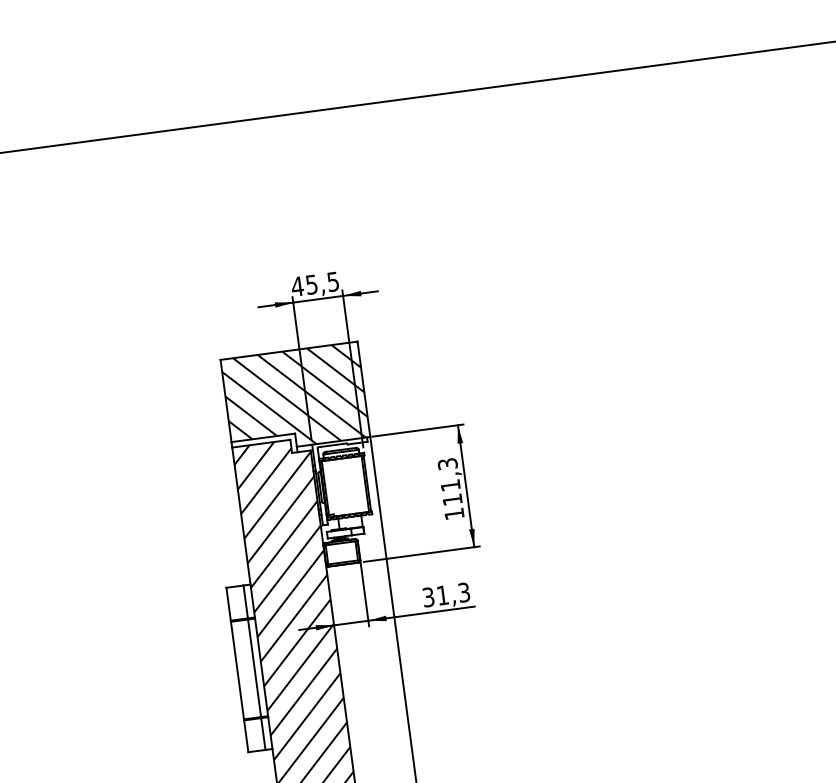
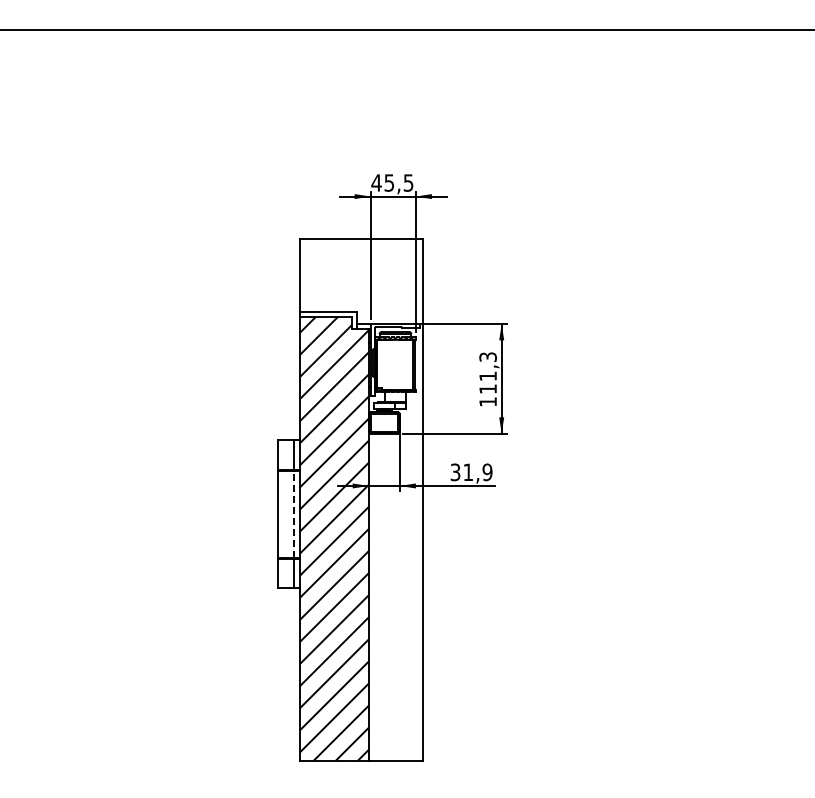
hatch: (295, 398) -> (361, 281), removed
text: (464, 591) -> (487, 471), 31,3 -> 31,9
line: (254, 668) -> (293, 514), solid -> dashed

